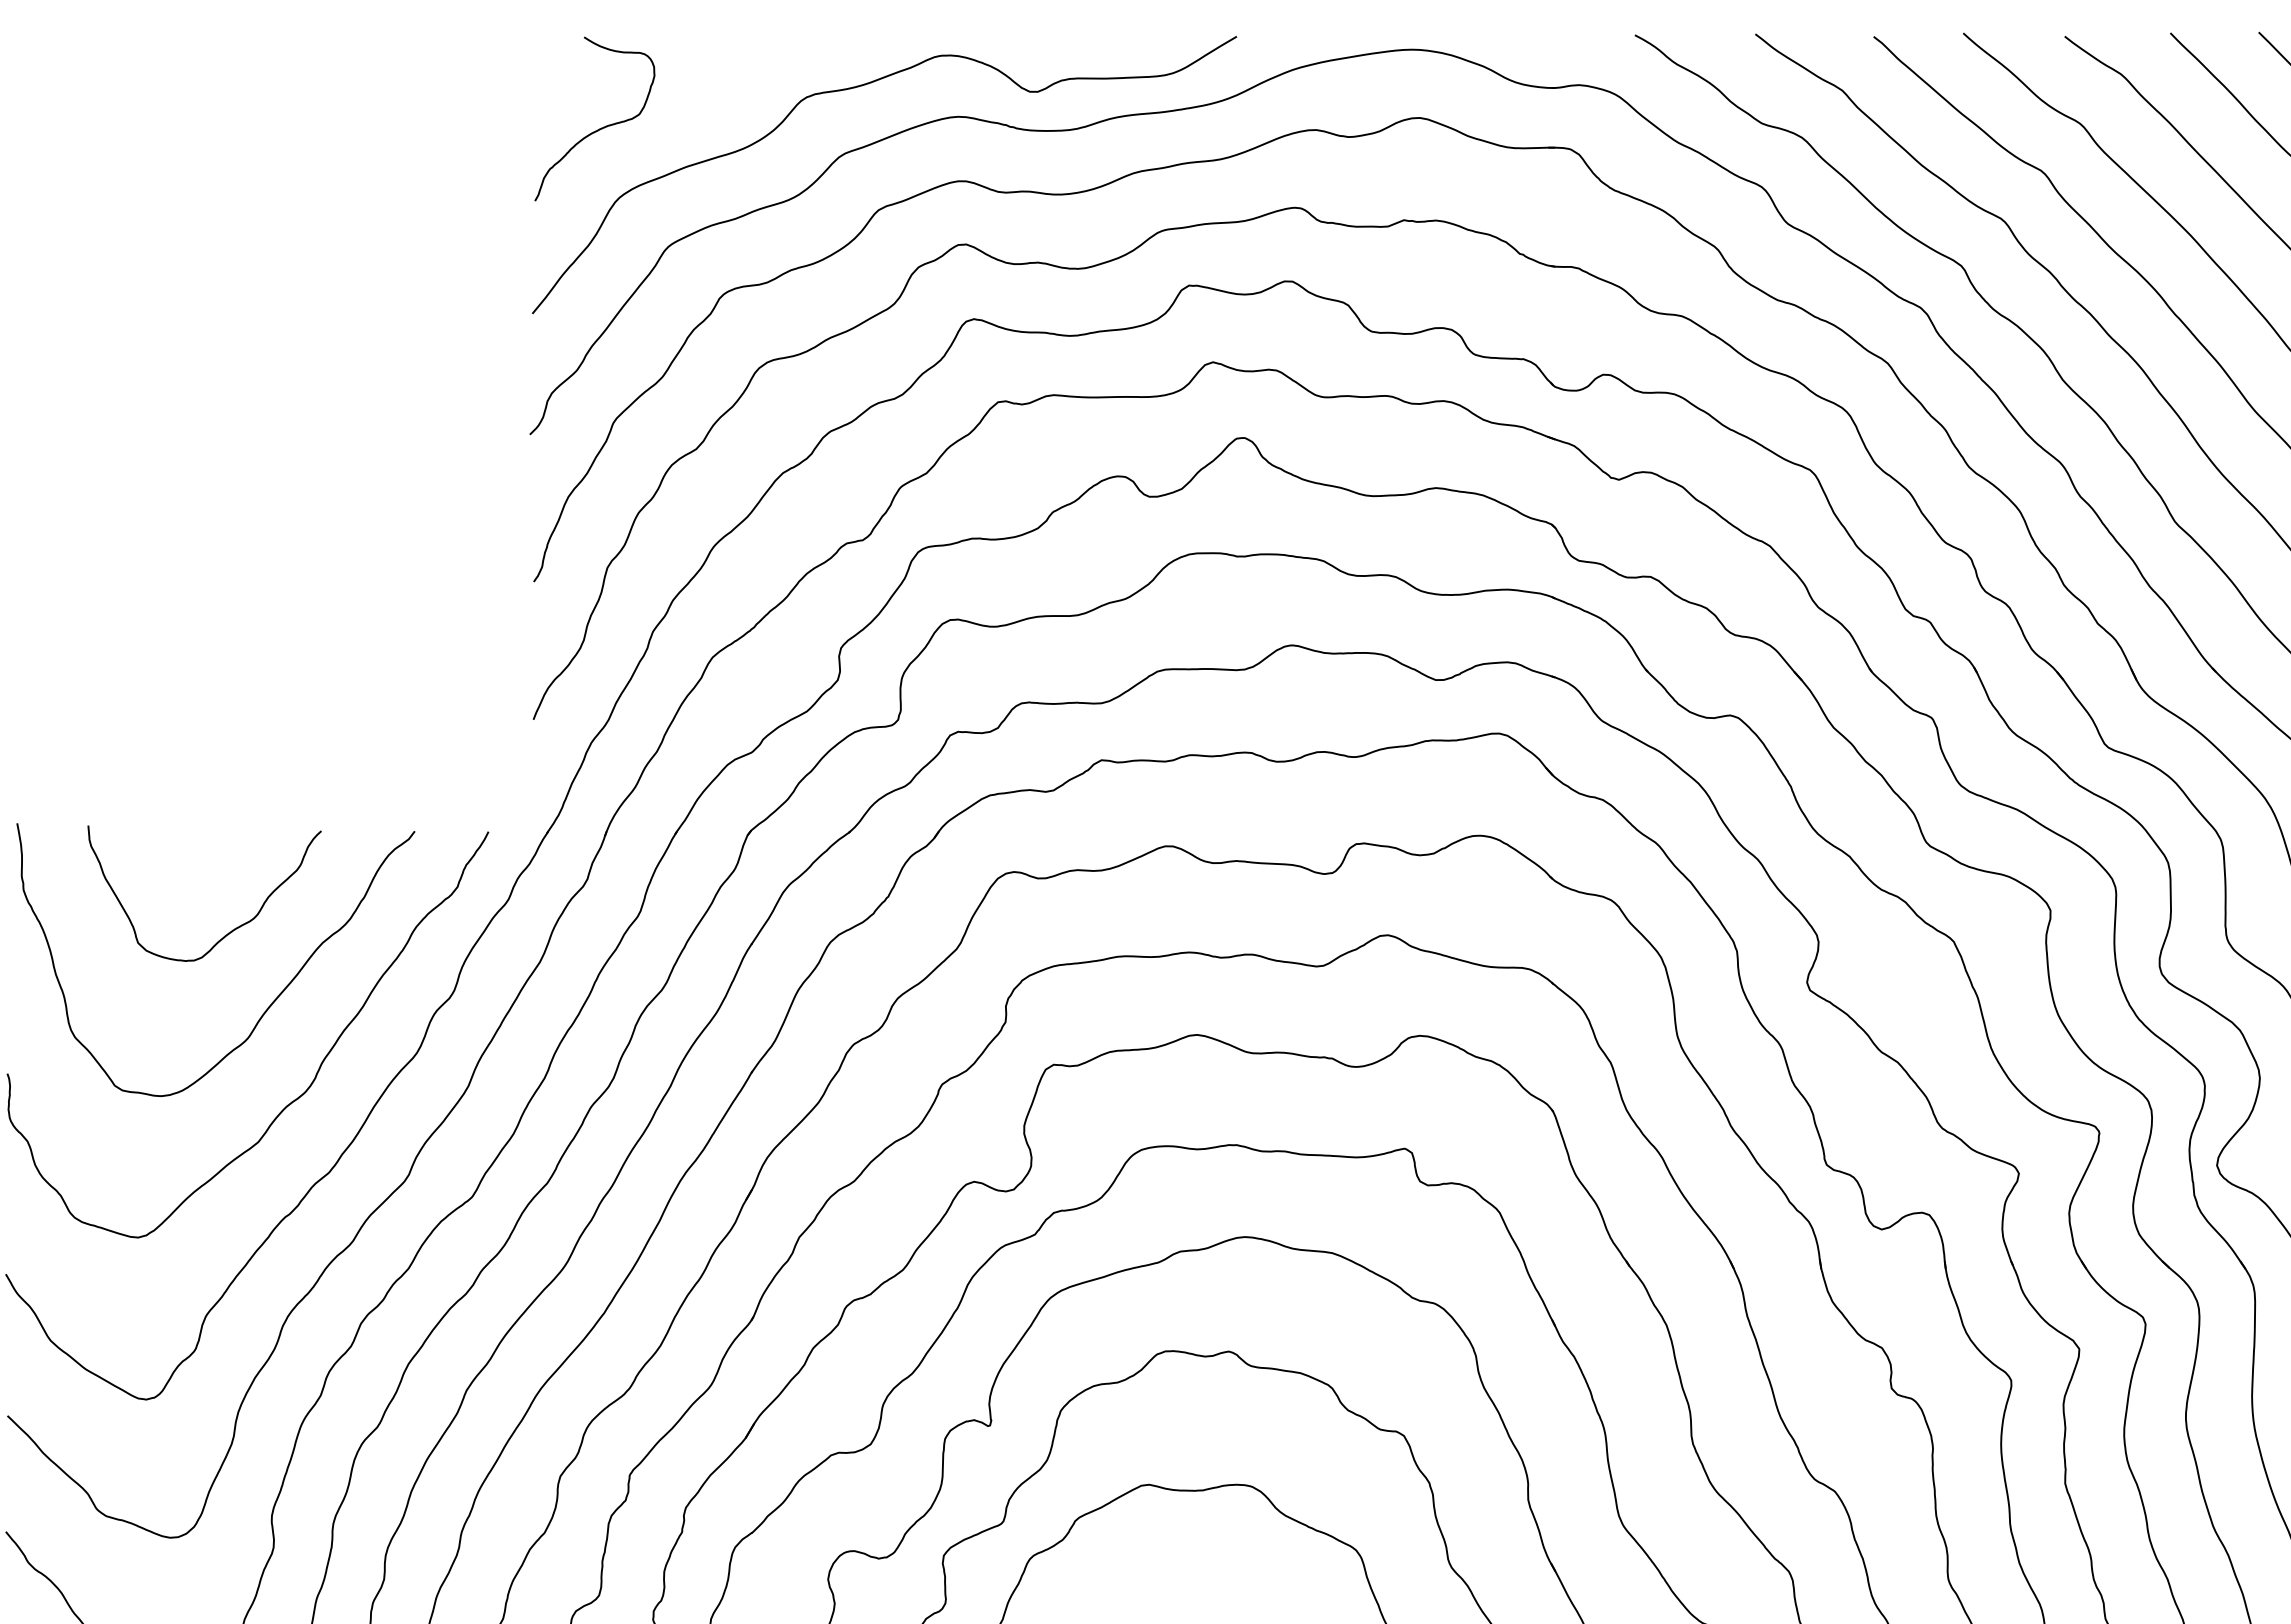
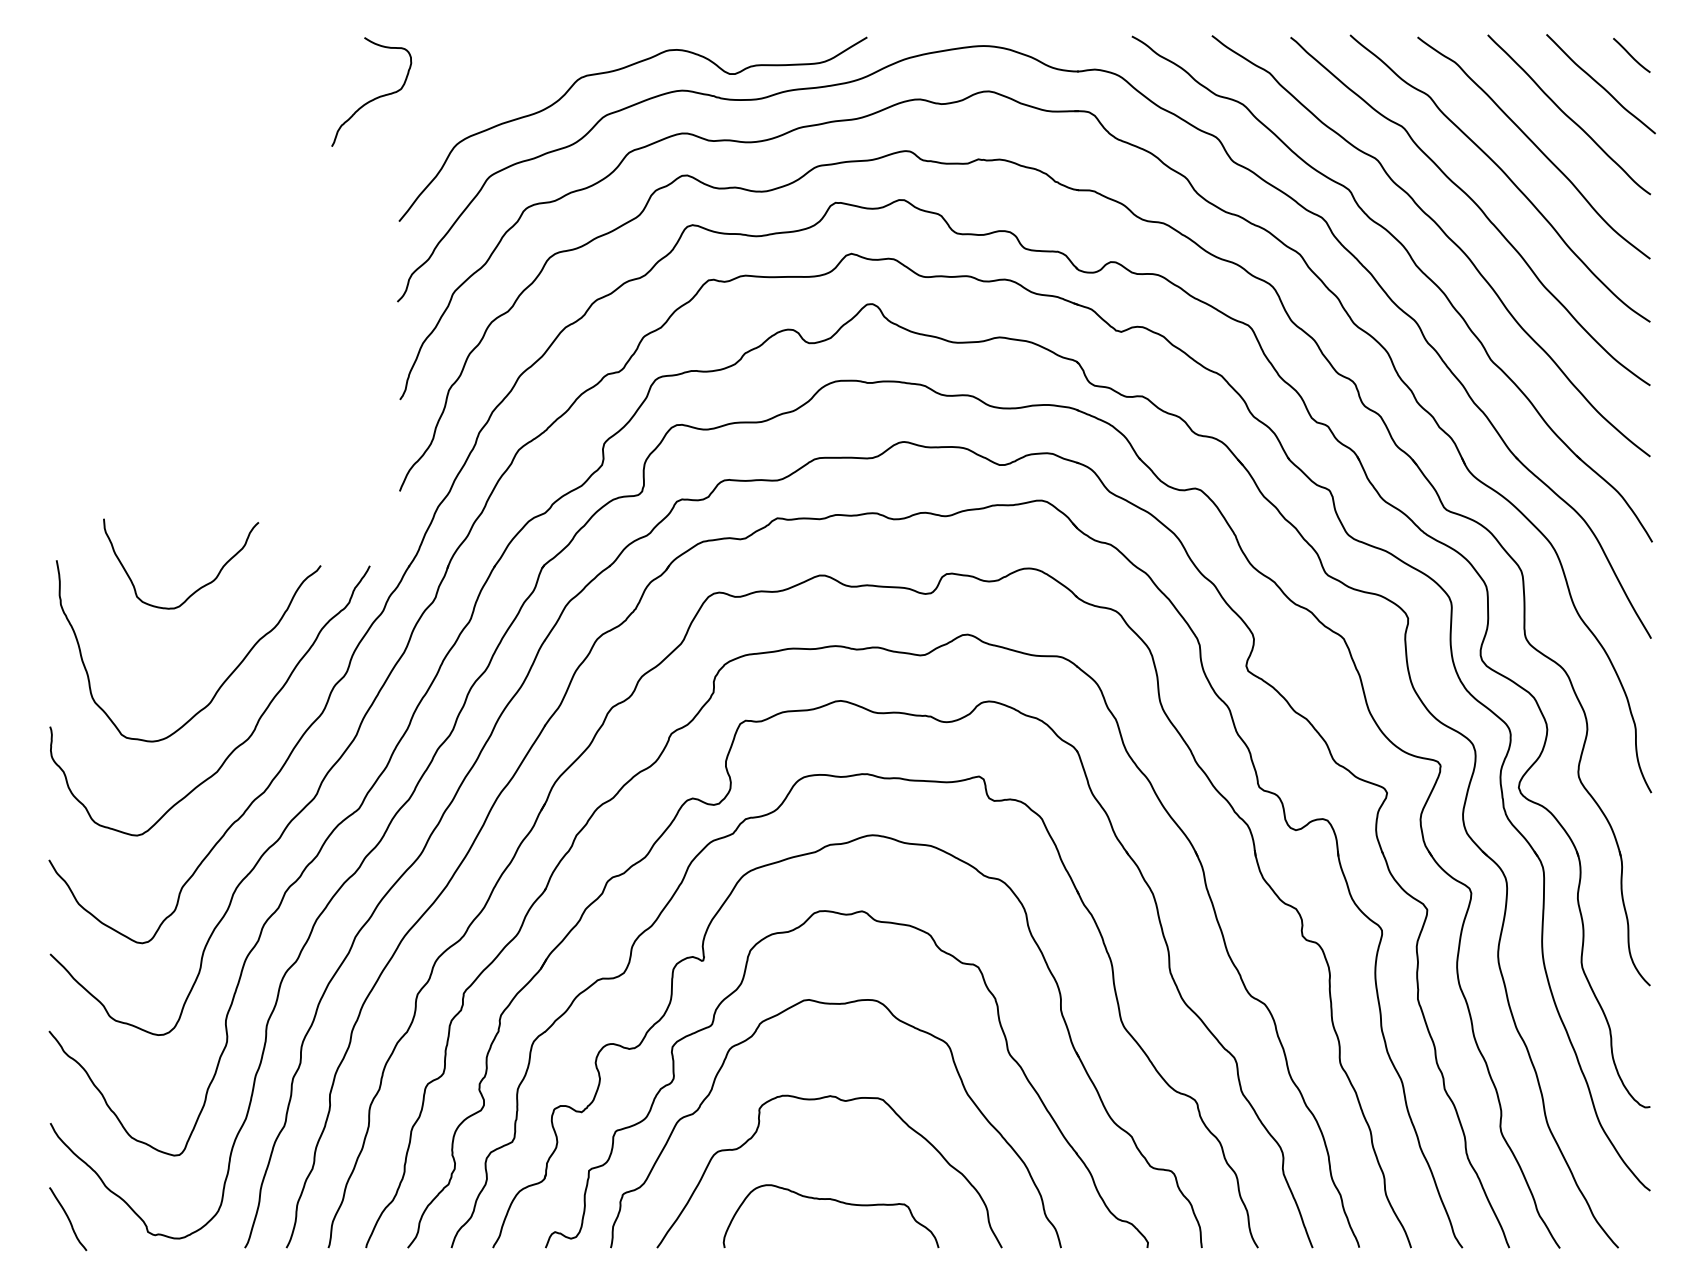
curve: (600, 127) -> (375, 97), moved
curve: (232, 929) -> (199, 587), moved

